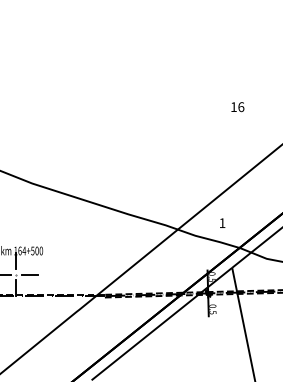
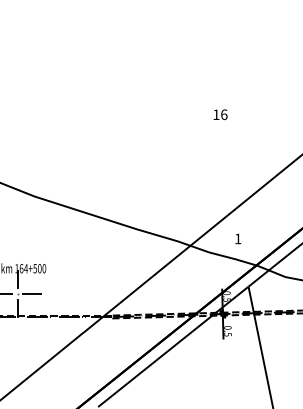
text: (237, 106) -> (220, 114), moved

